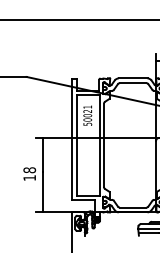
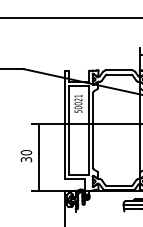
text: (29, 174) -> (26, 156), 18 -> 30

